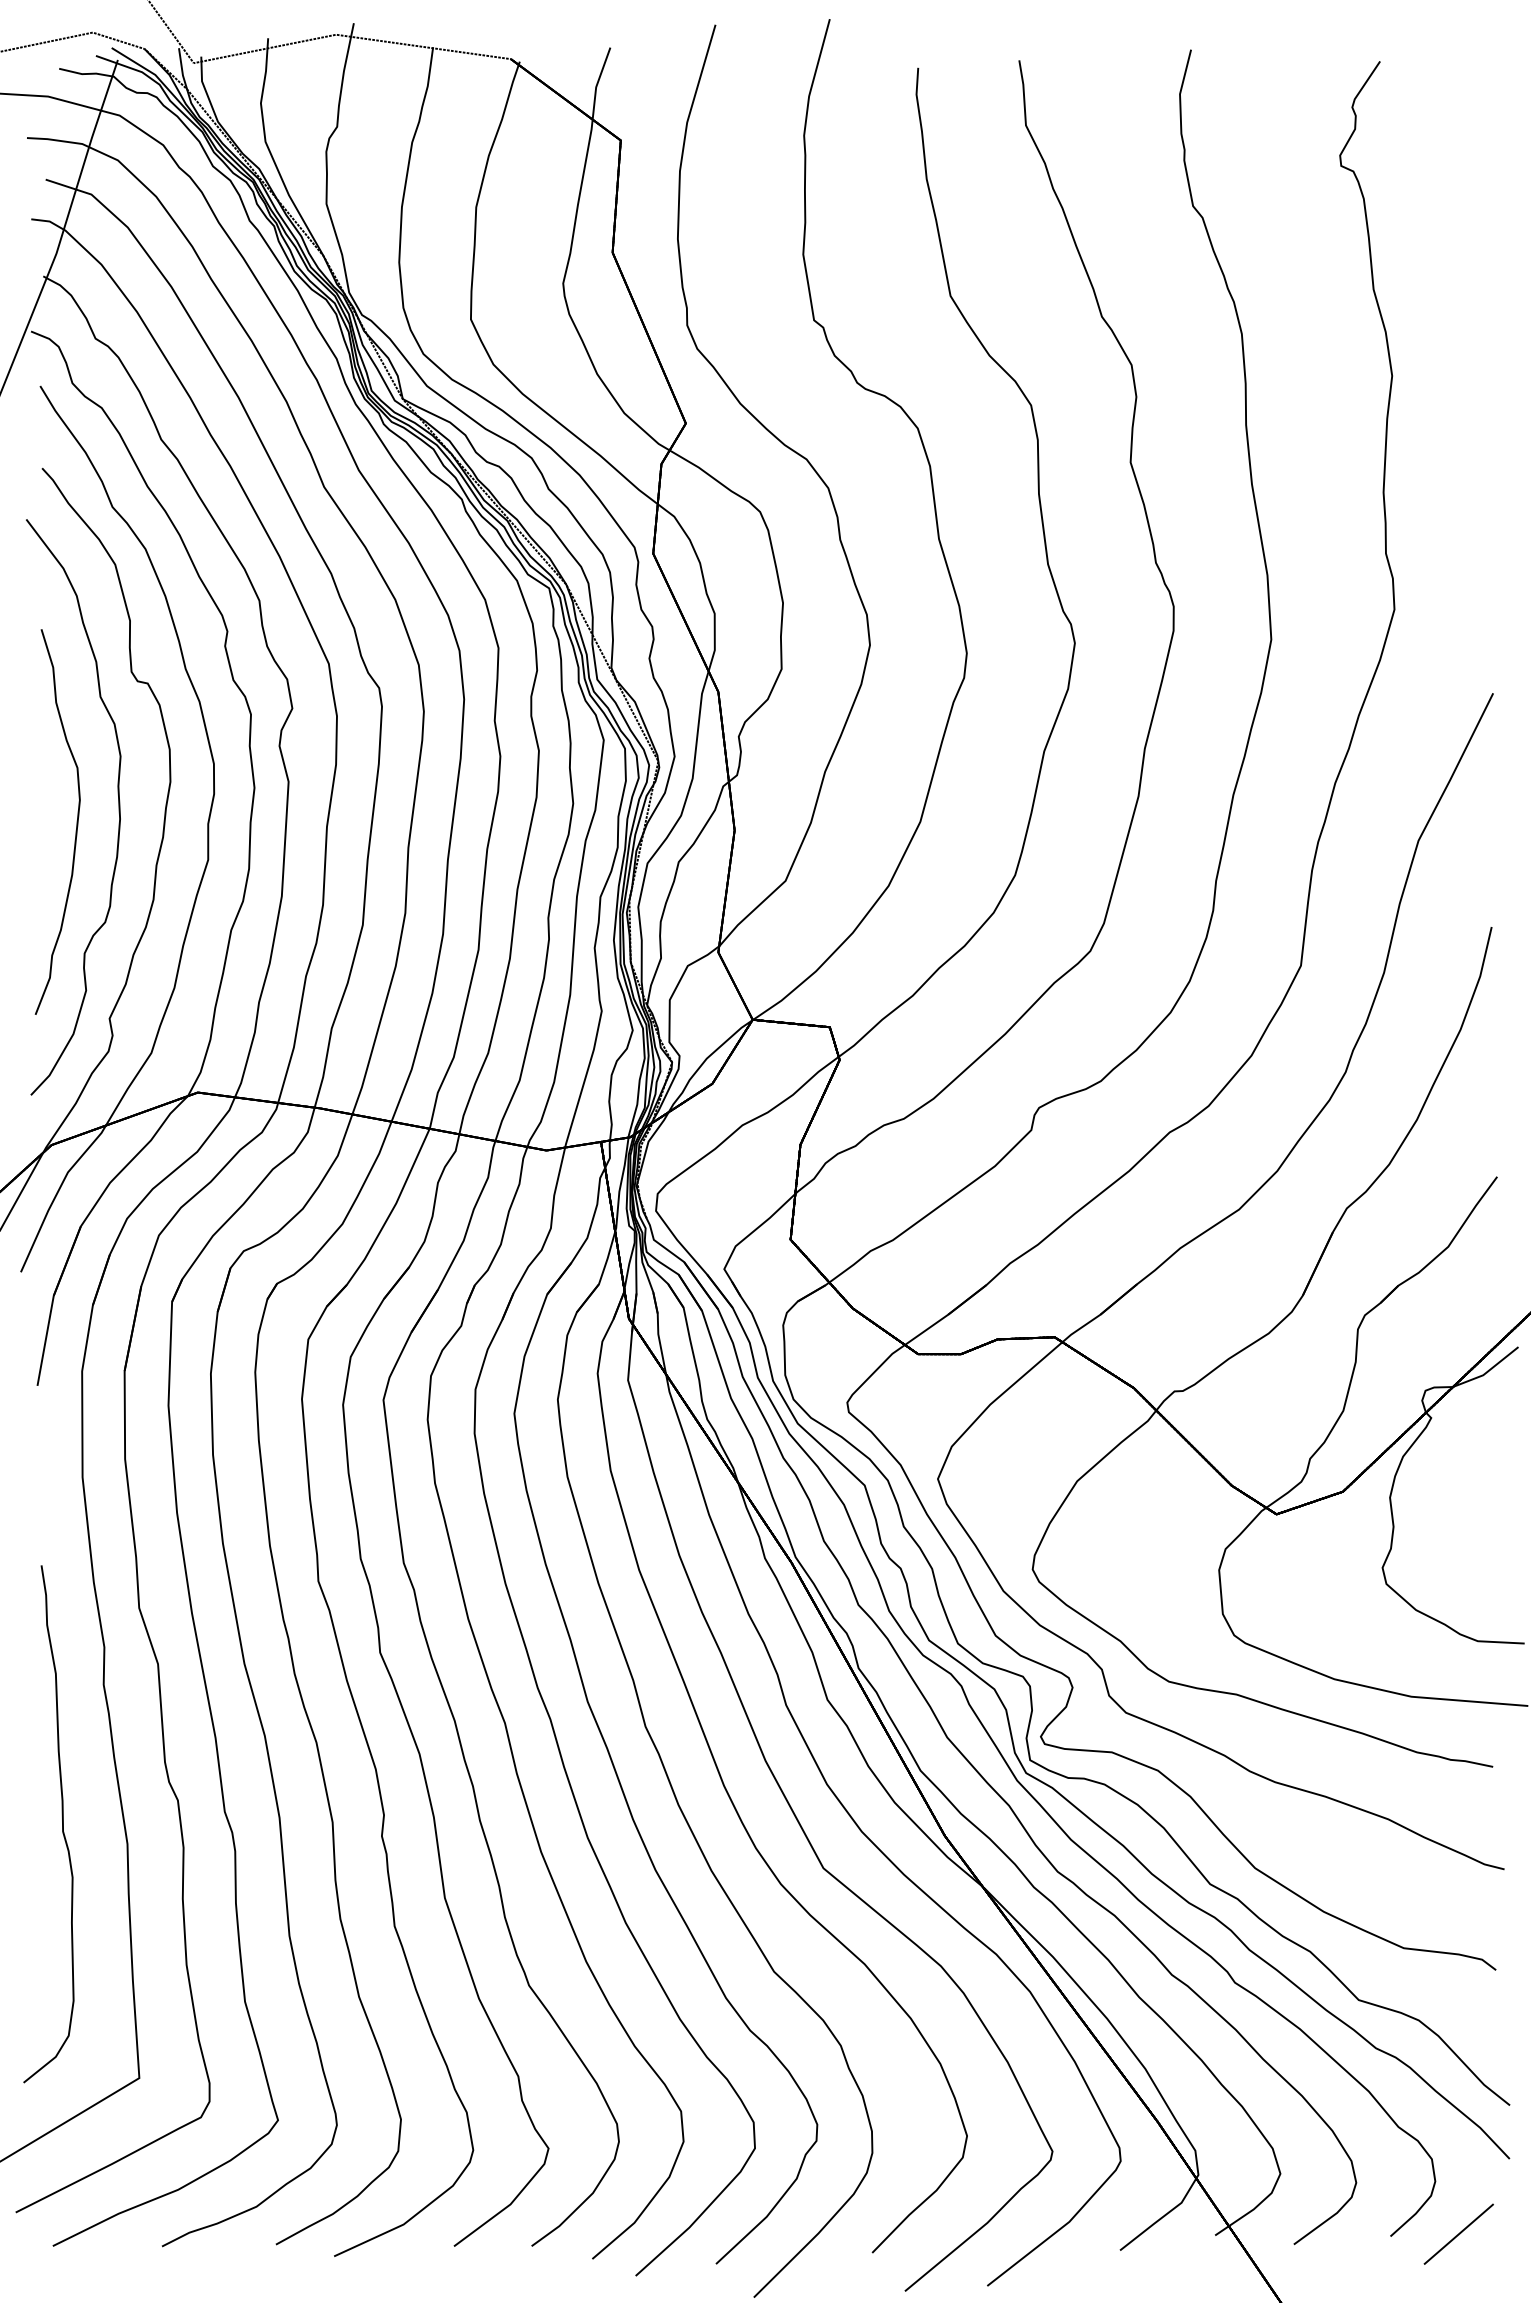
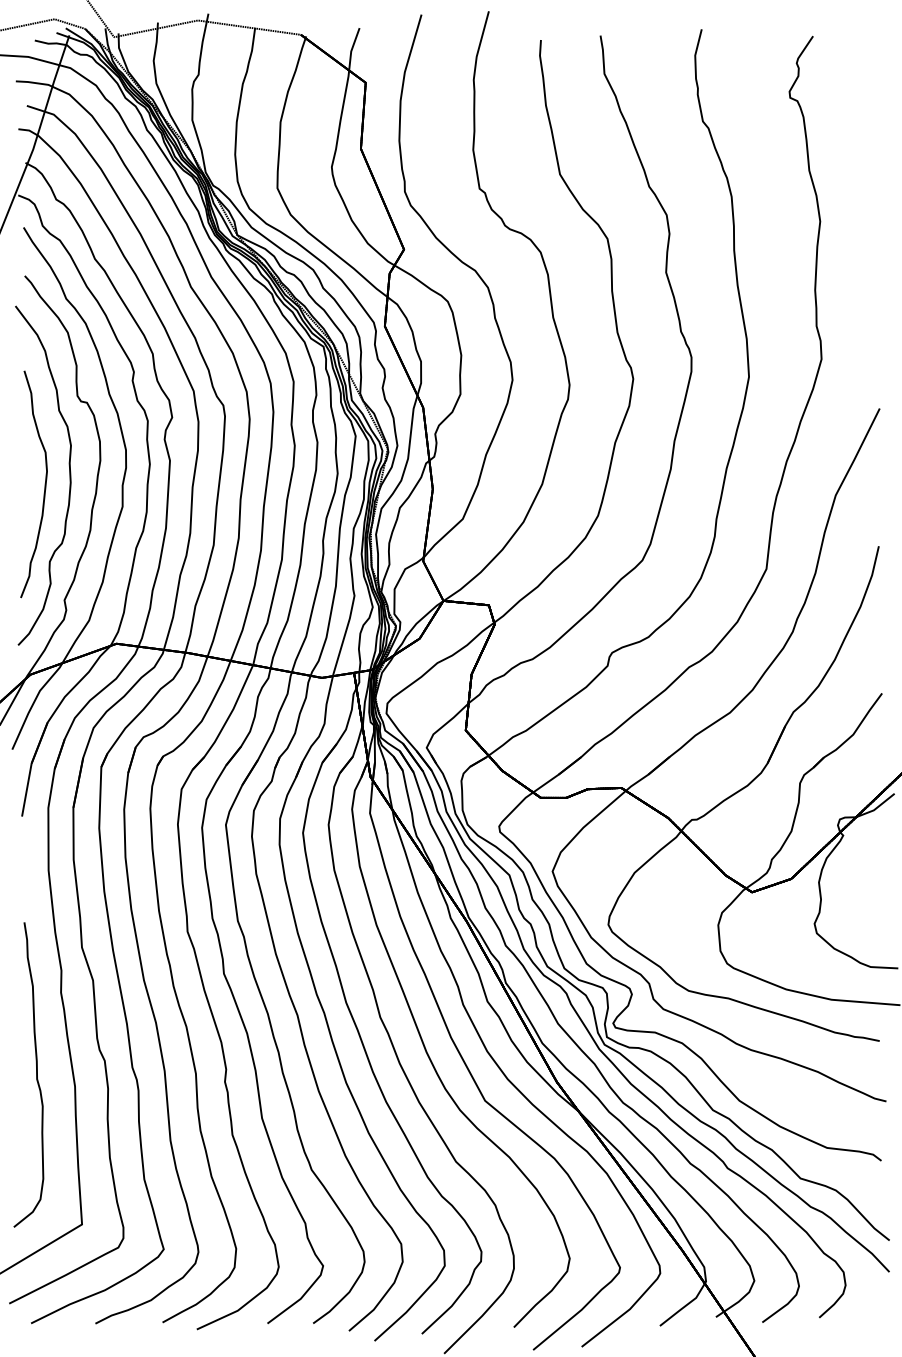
line: (1458, 2234) -> (859, 1316), removed

